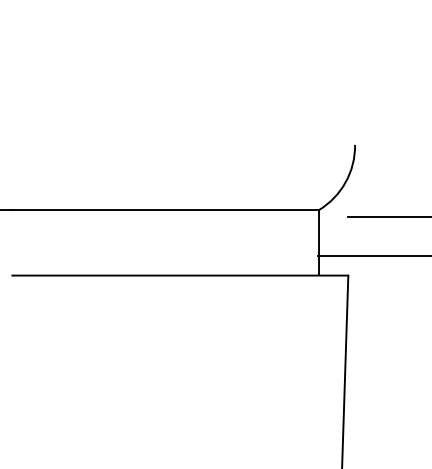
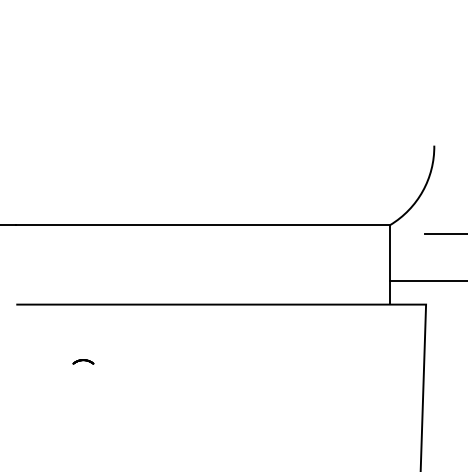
part: (66, 322) -> (83, 361), added

